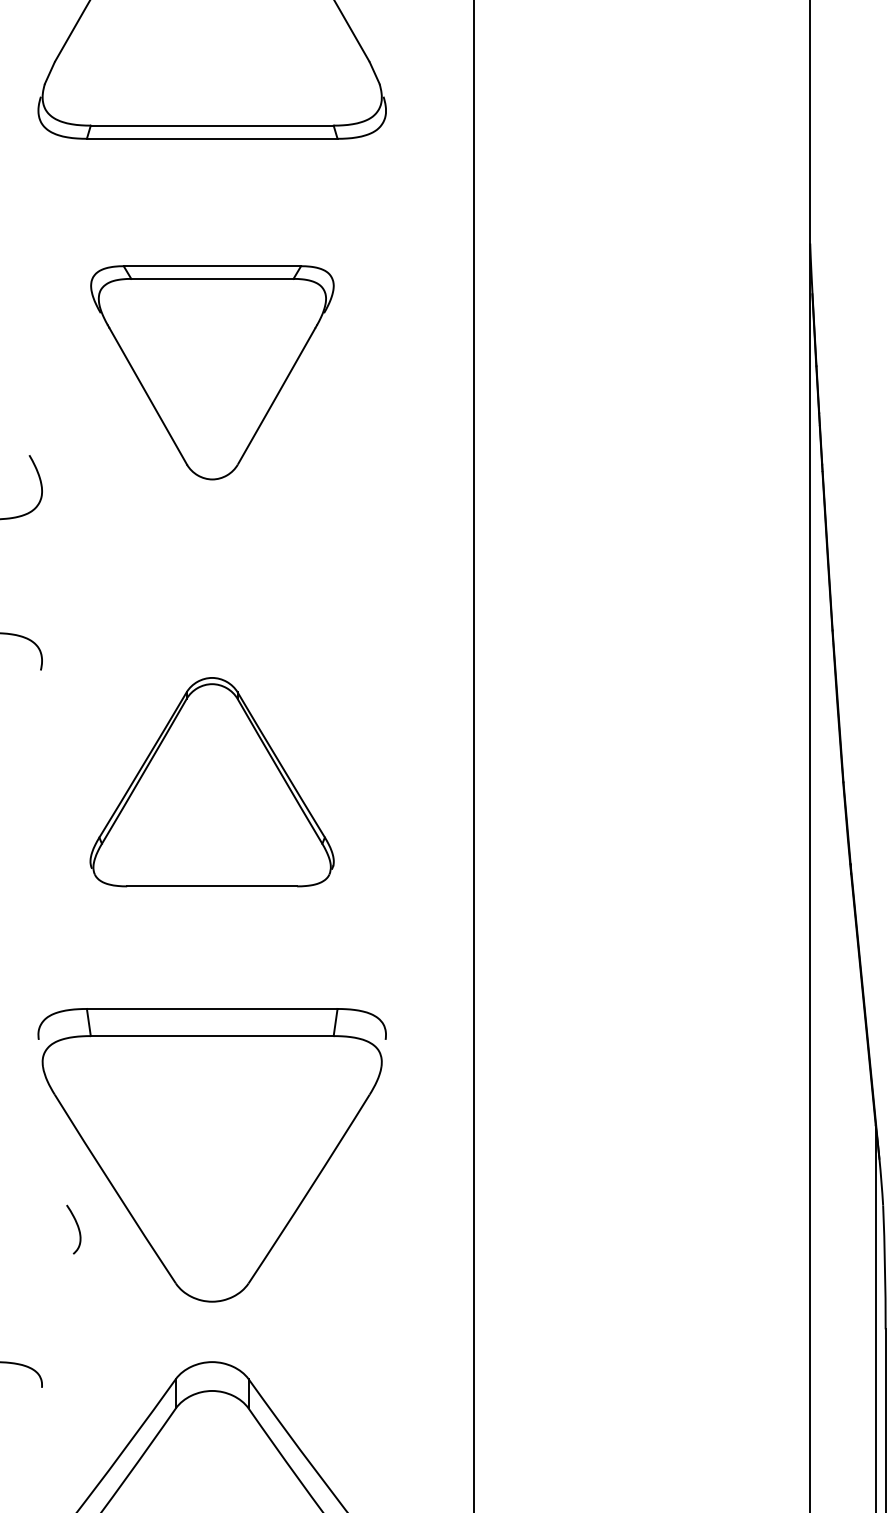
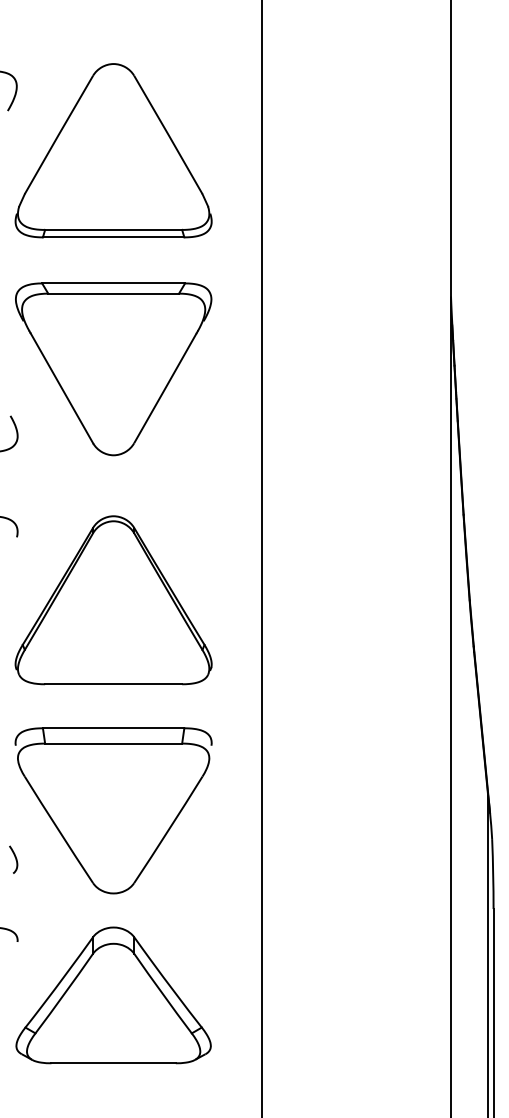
part: (211, 373) -> (113, 369), size x1.43
part: (211, 782) -> (113, 600), size x1.43
curve: (77, 1229) -> (15, 859), moved

